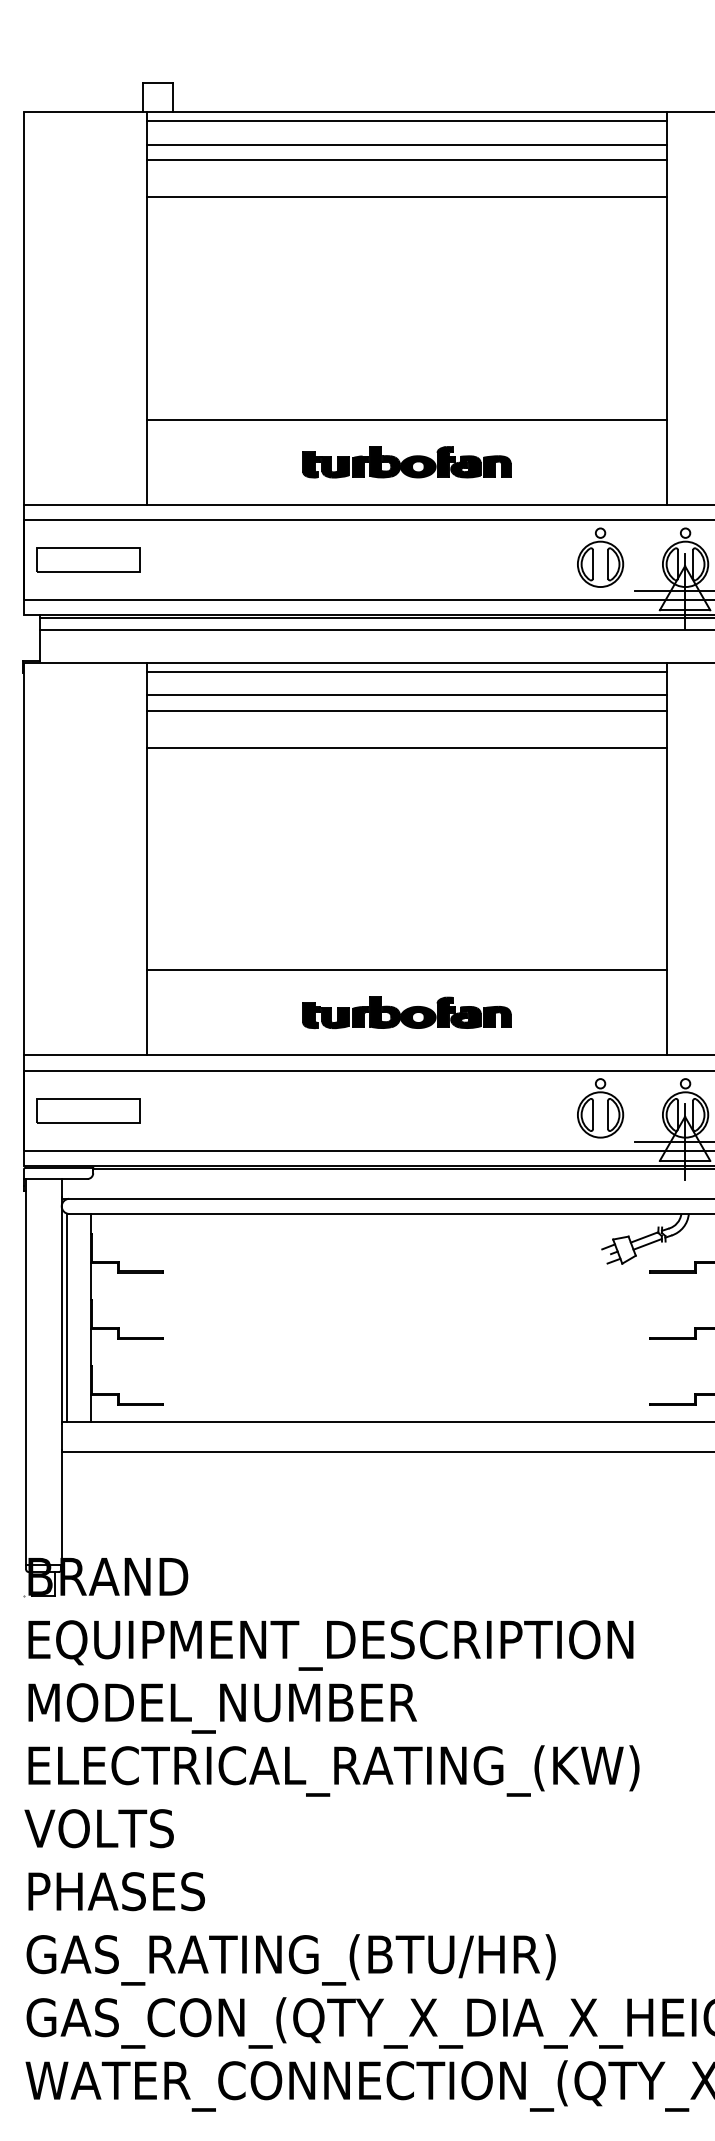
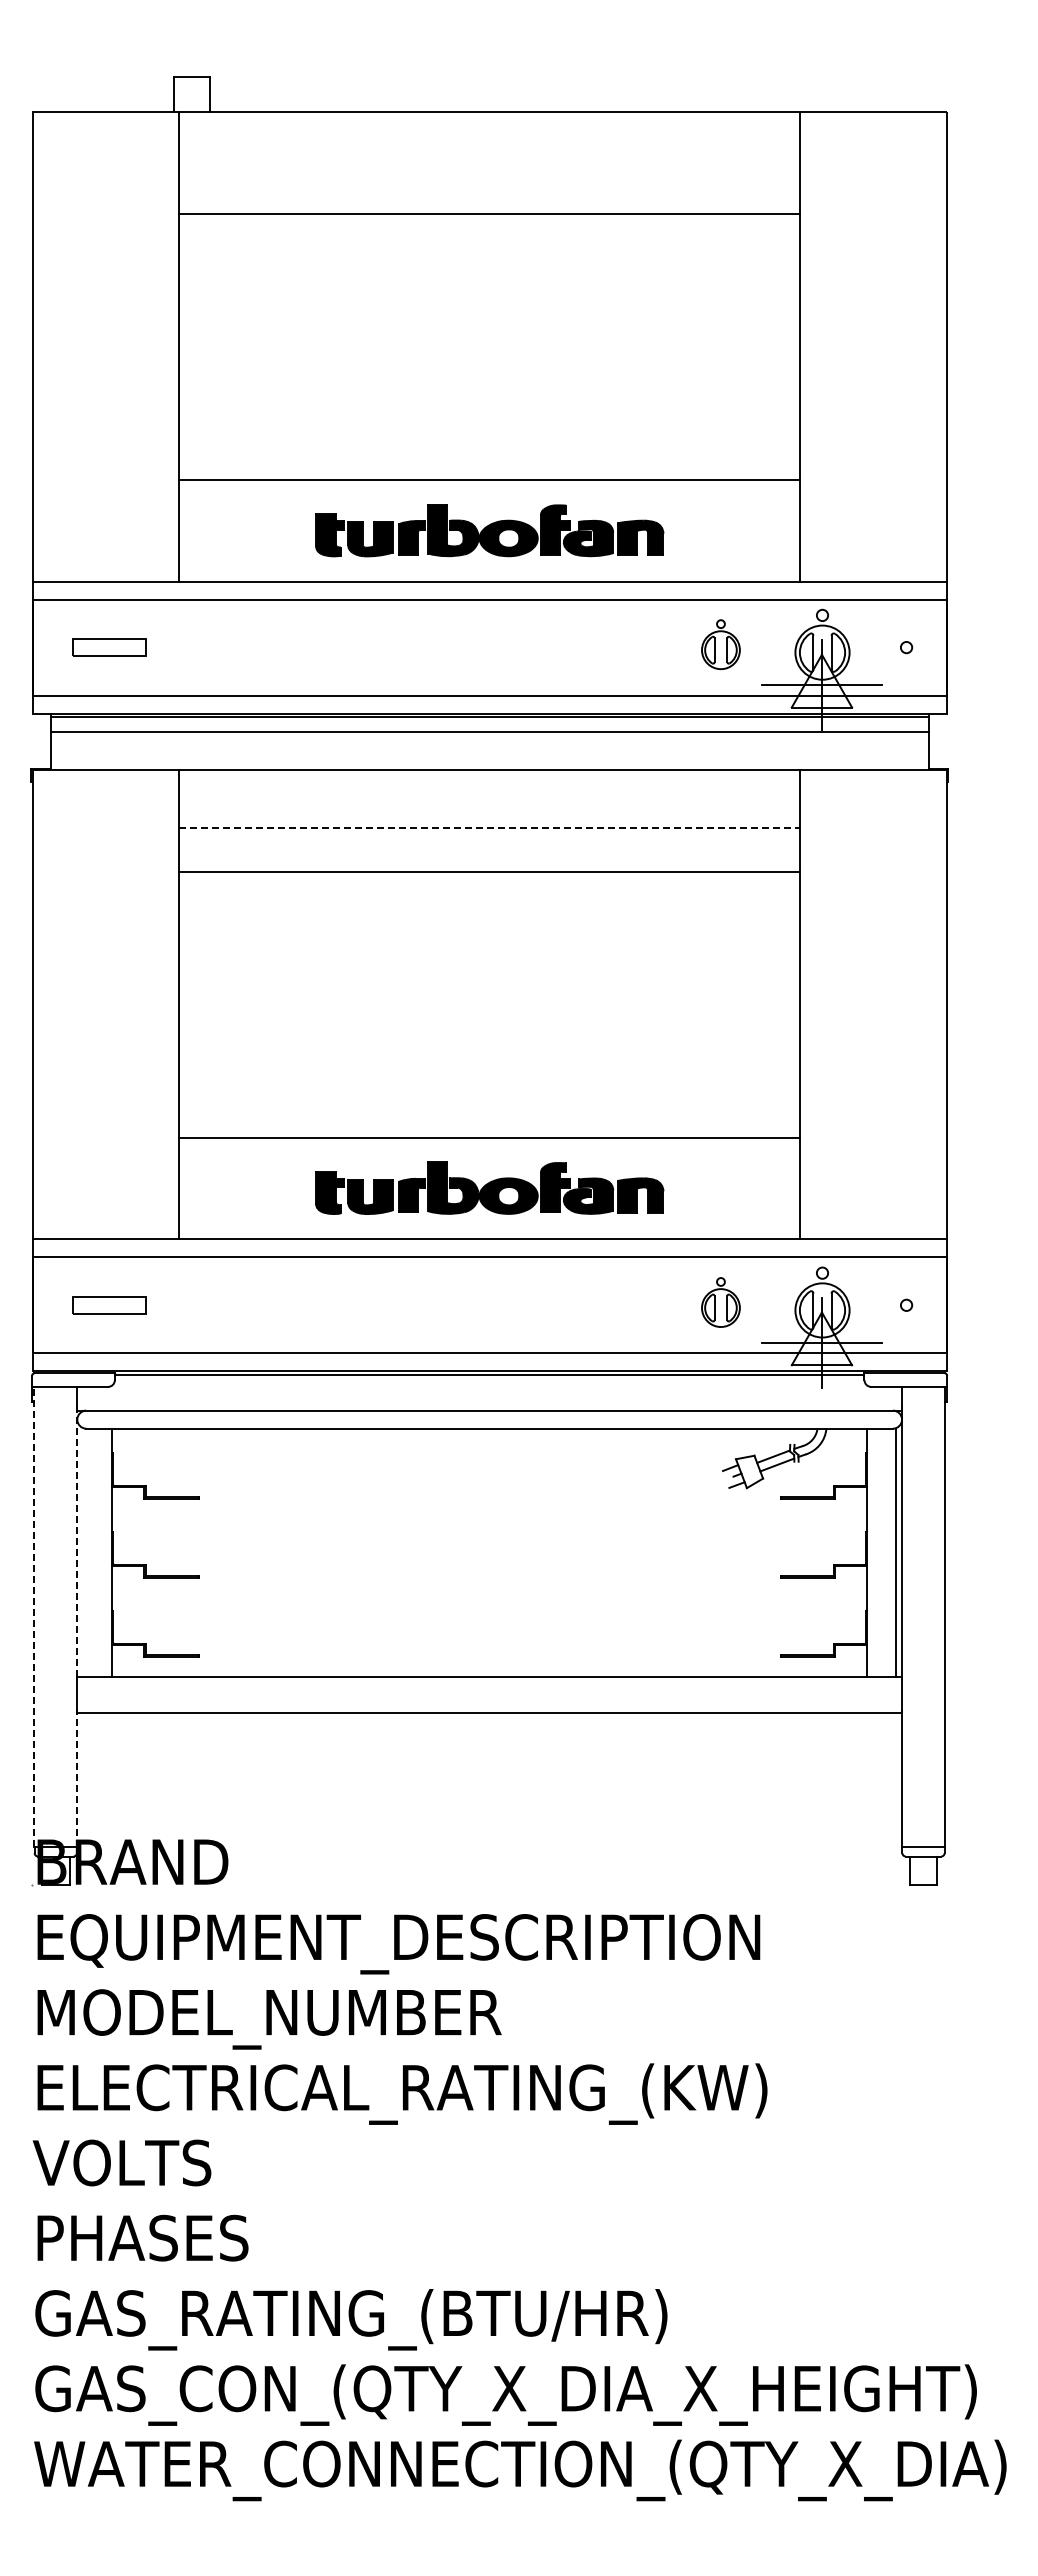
line: (406, 121) -> (489, 123), removed
line: (406, 144) -> (489, 151), removed
line: (406, 159) -> (489, 169), removed
part: (406, 462) -> (489, 530), size x1.4
part: (600, 557) -> (720, 644), size x0.7
part: (88, 560) -> (109, 647), size x0.6
line: (406, 671) -> (489, 780), removed
line: (406, 695) -> (489, 809), removed
line: (407, 710) -> (490, 827), solid -> dashed
part: (406, 1012) -> (489, 1188), size x1.4
part: (600, 1108) -> (720, 1302), size x0.7
part: (88, 1110) -> (109, 1304), size x0.6
line: (61, 1310) -> (77, 1543), solid -> dashed
line: (66, 1317) -> (83, 1552), removed
line: (25, 1371) -> (34, 1616), solid -> dashed
line: (61, 1507) -> (77, 1779), solid -> dashed

